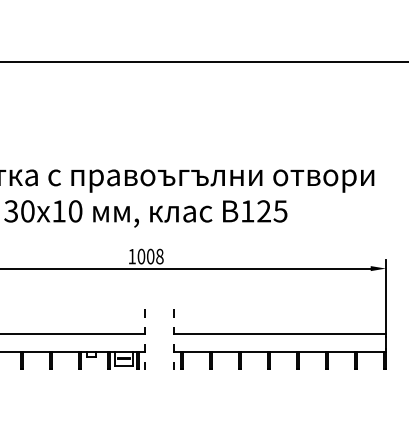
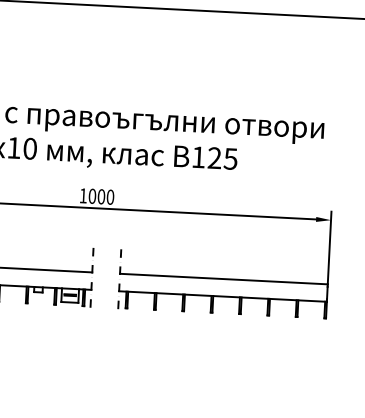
text: (159, 256) -> (110, 197), 1008 -> 1000

